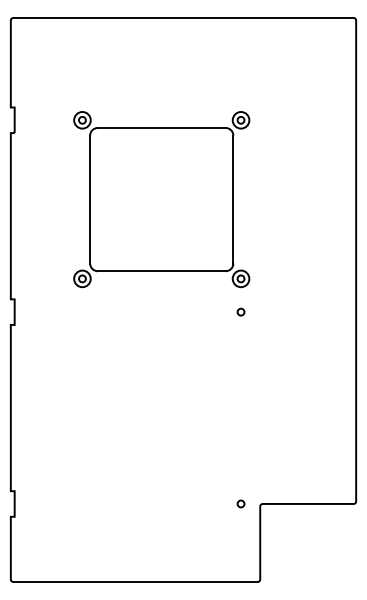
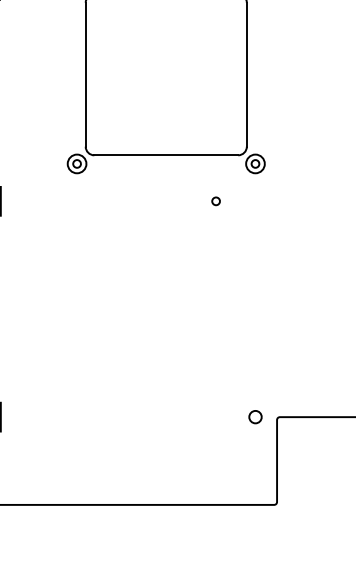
circle: (240, 311) -> (215, 200), moved
circle: (240, 503) -> (254, 416), size x1.6

